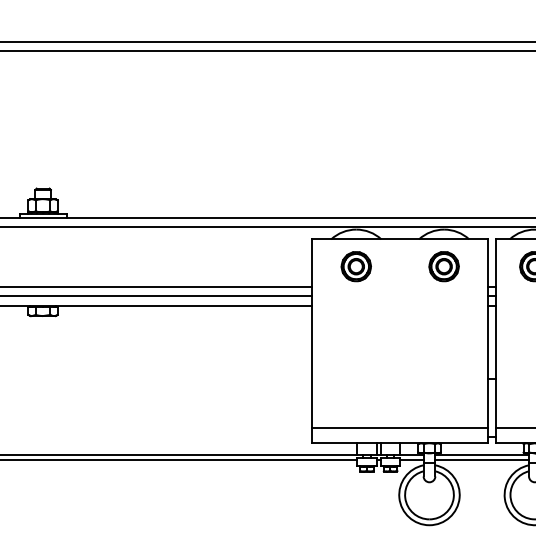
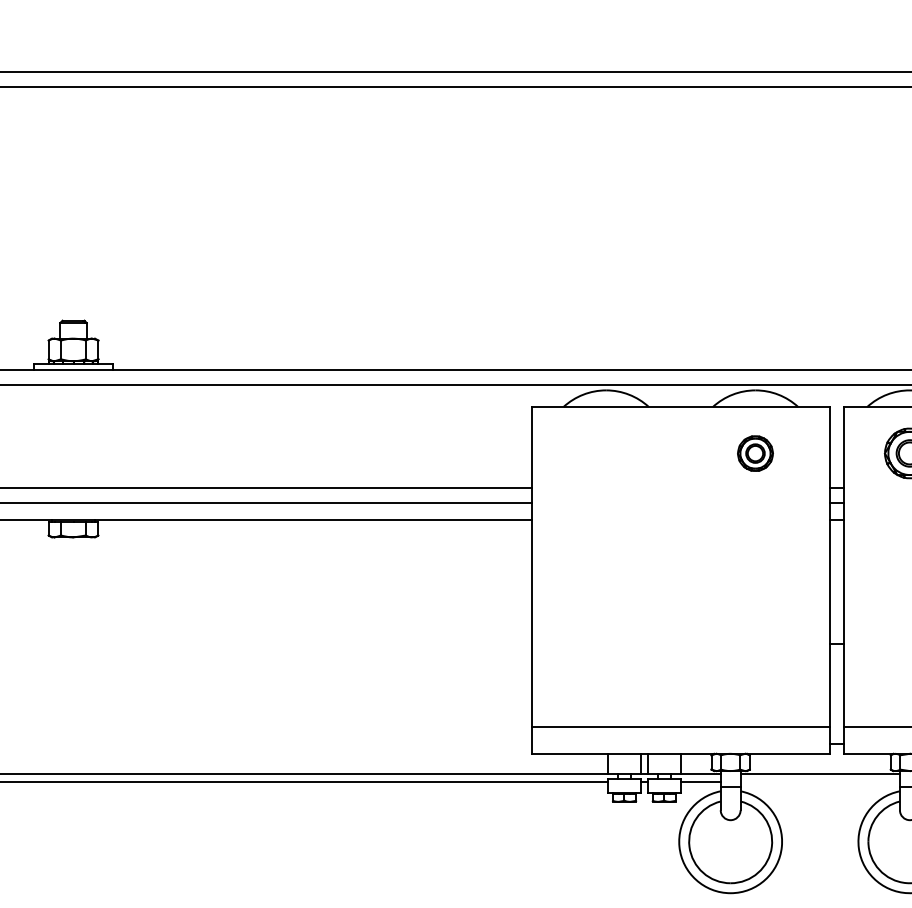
part: (355, 266) -> (604, 453), removed
part: (443, 266) -> (754, 453), size x0.7
line: (482, 459) -> (820, 781), removed

